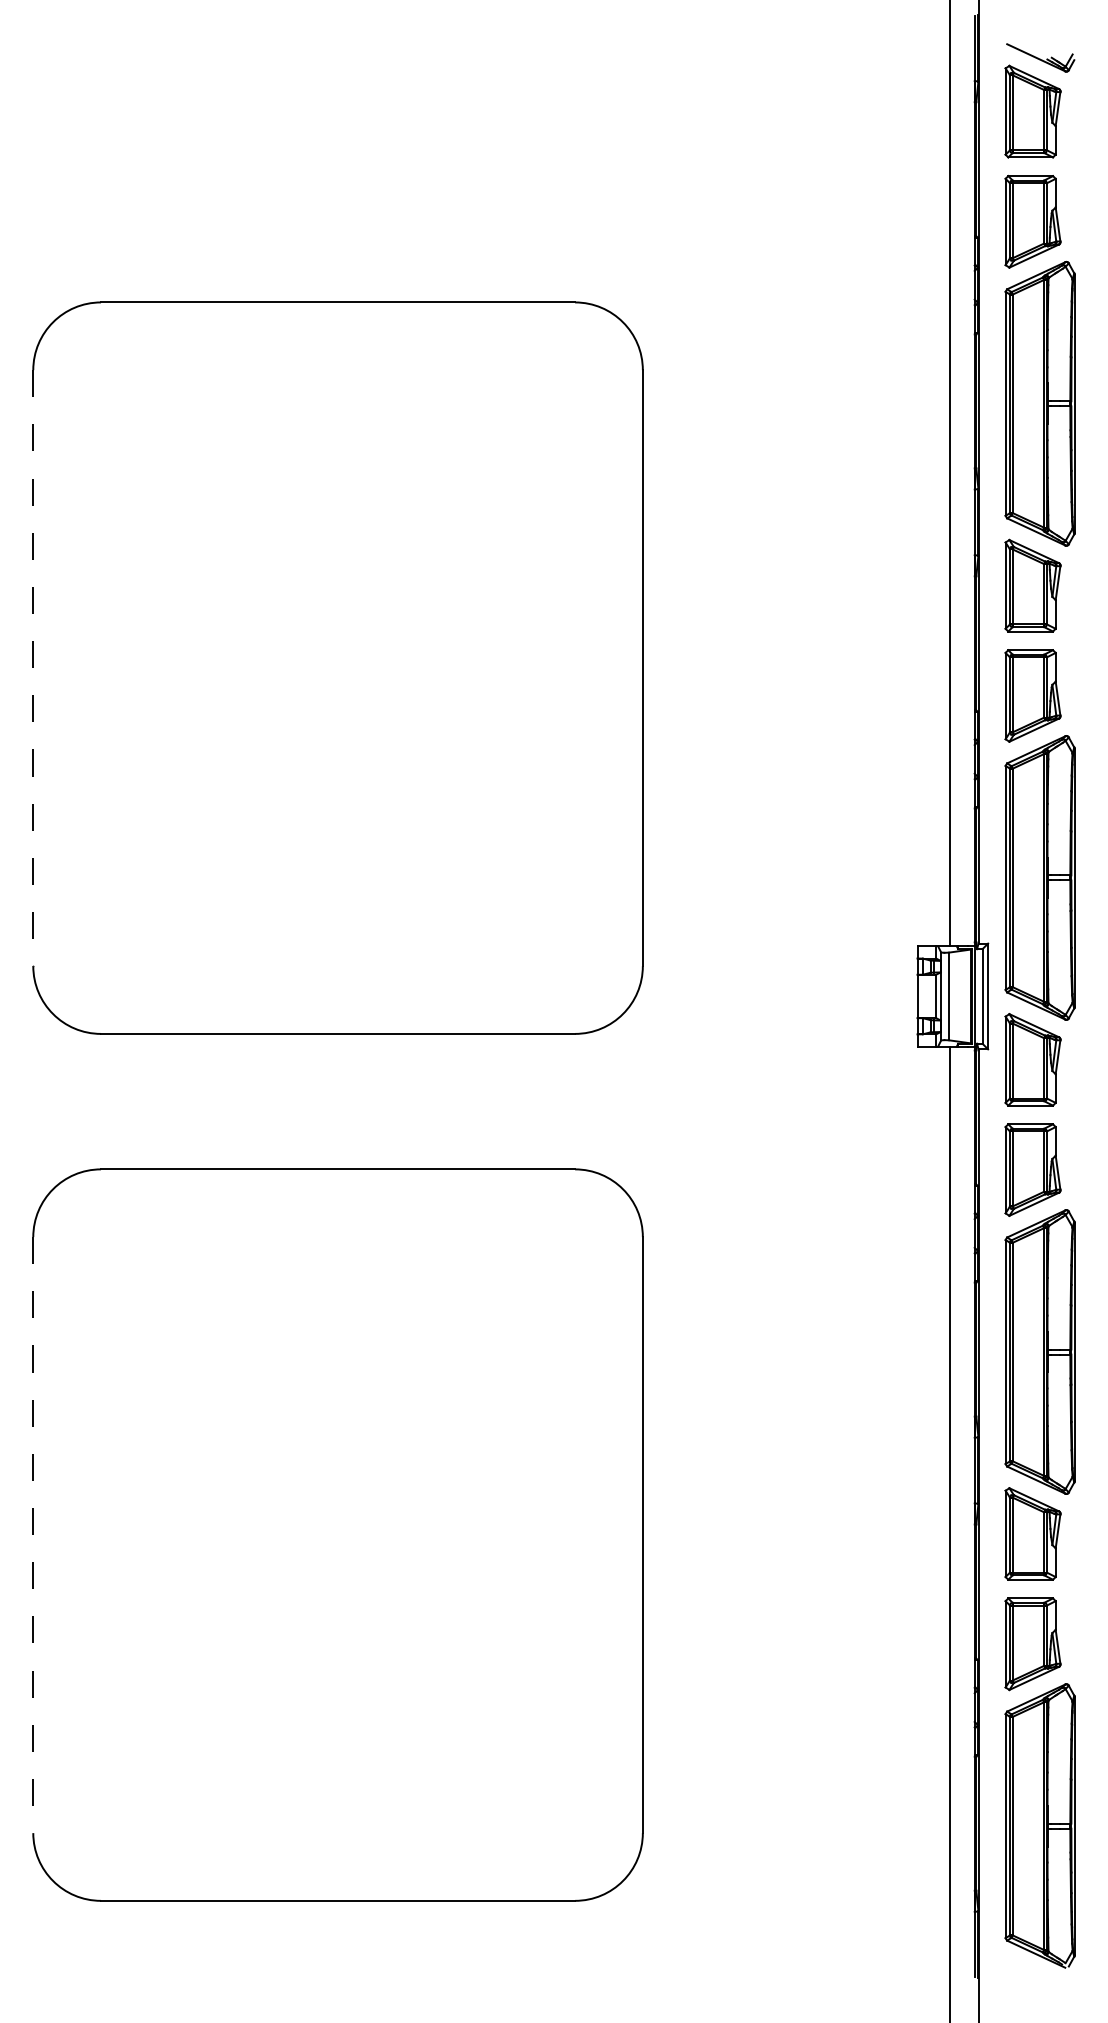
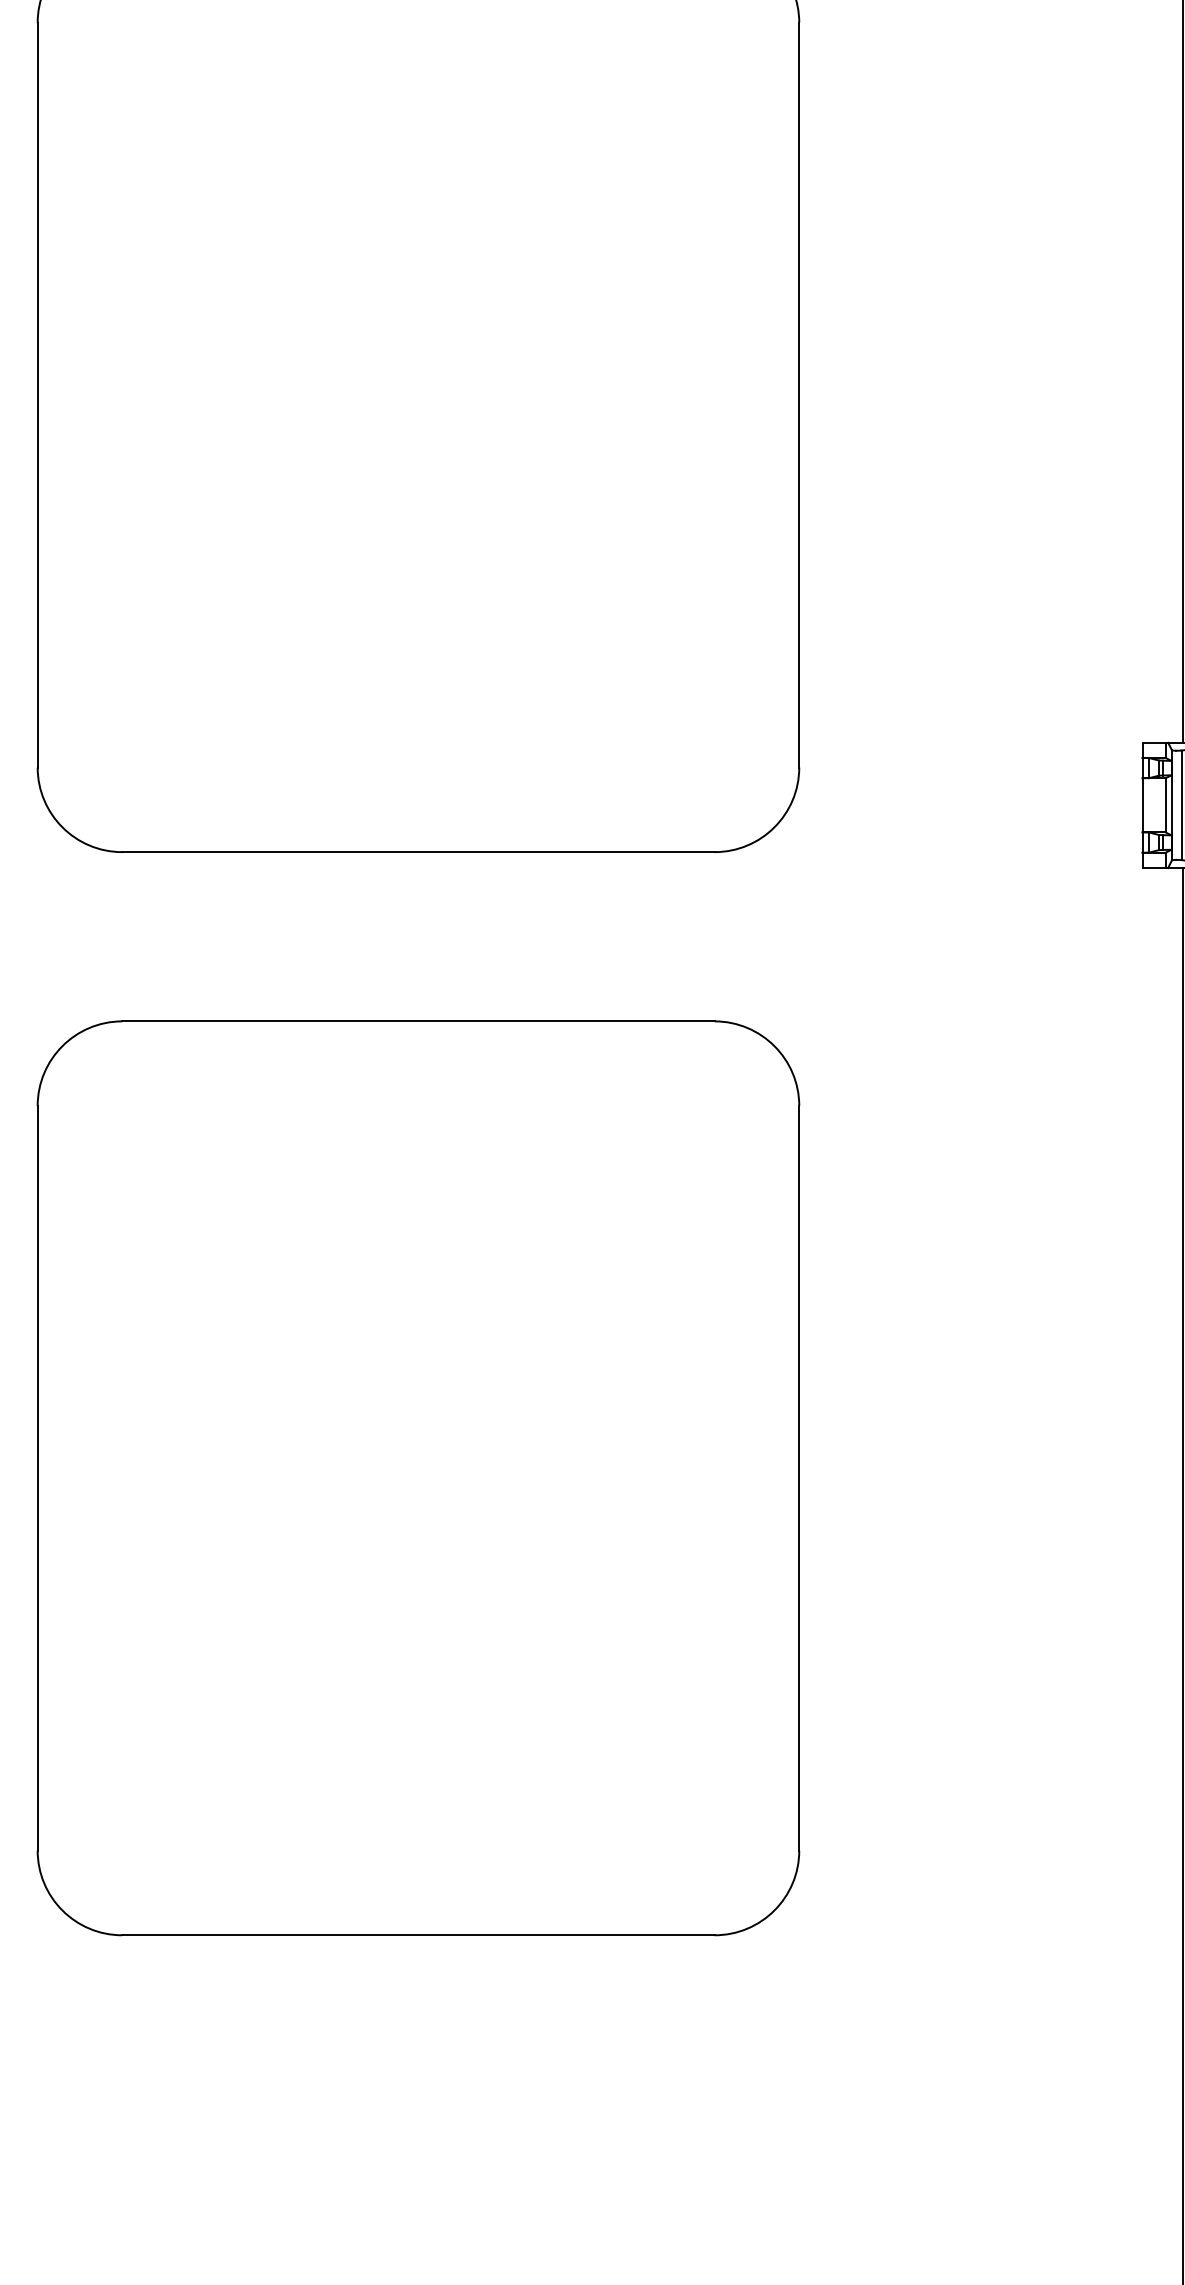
line: (33, 668) -> (37, 395), dashed -> solid
line: (33, 1535) -> (37, 1478), dashed -> solid

